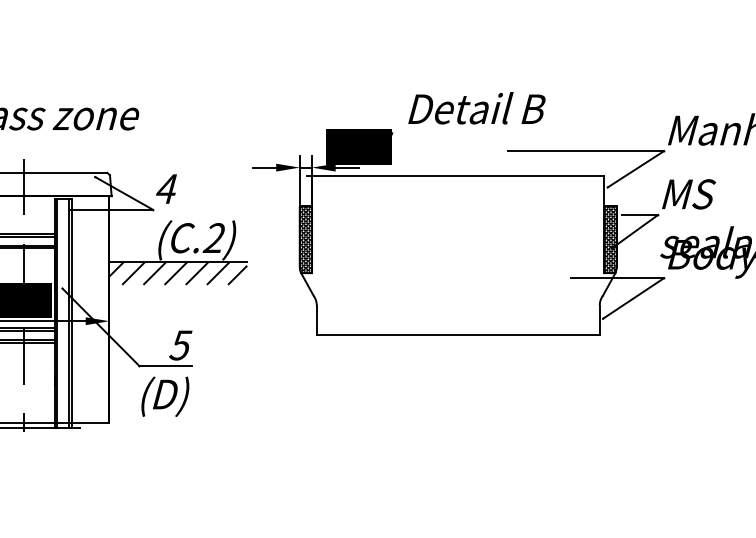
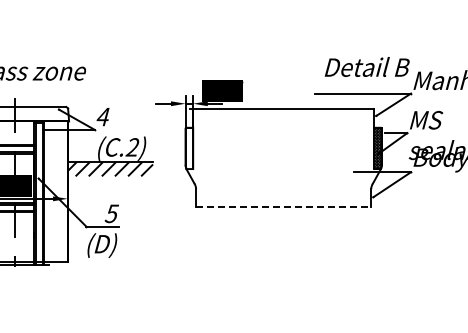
text: (475, 107) -> (366, 66), moved
hatch: (306, 239) -> (189, 148), removed
line: (457, 335) -> (283, 207), solid -> dashed

